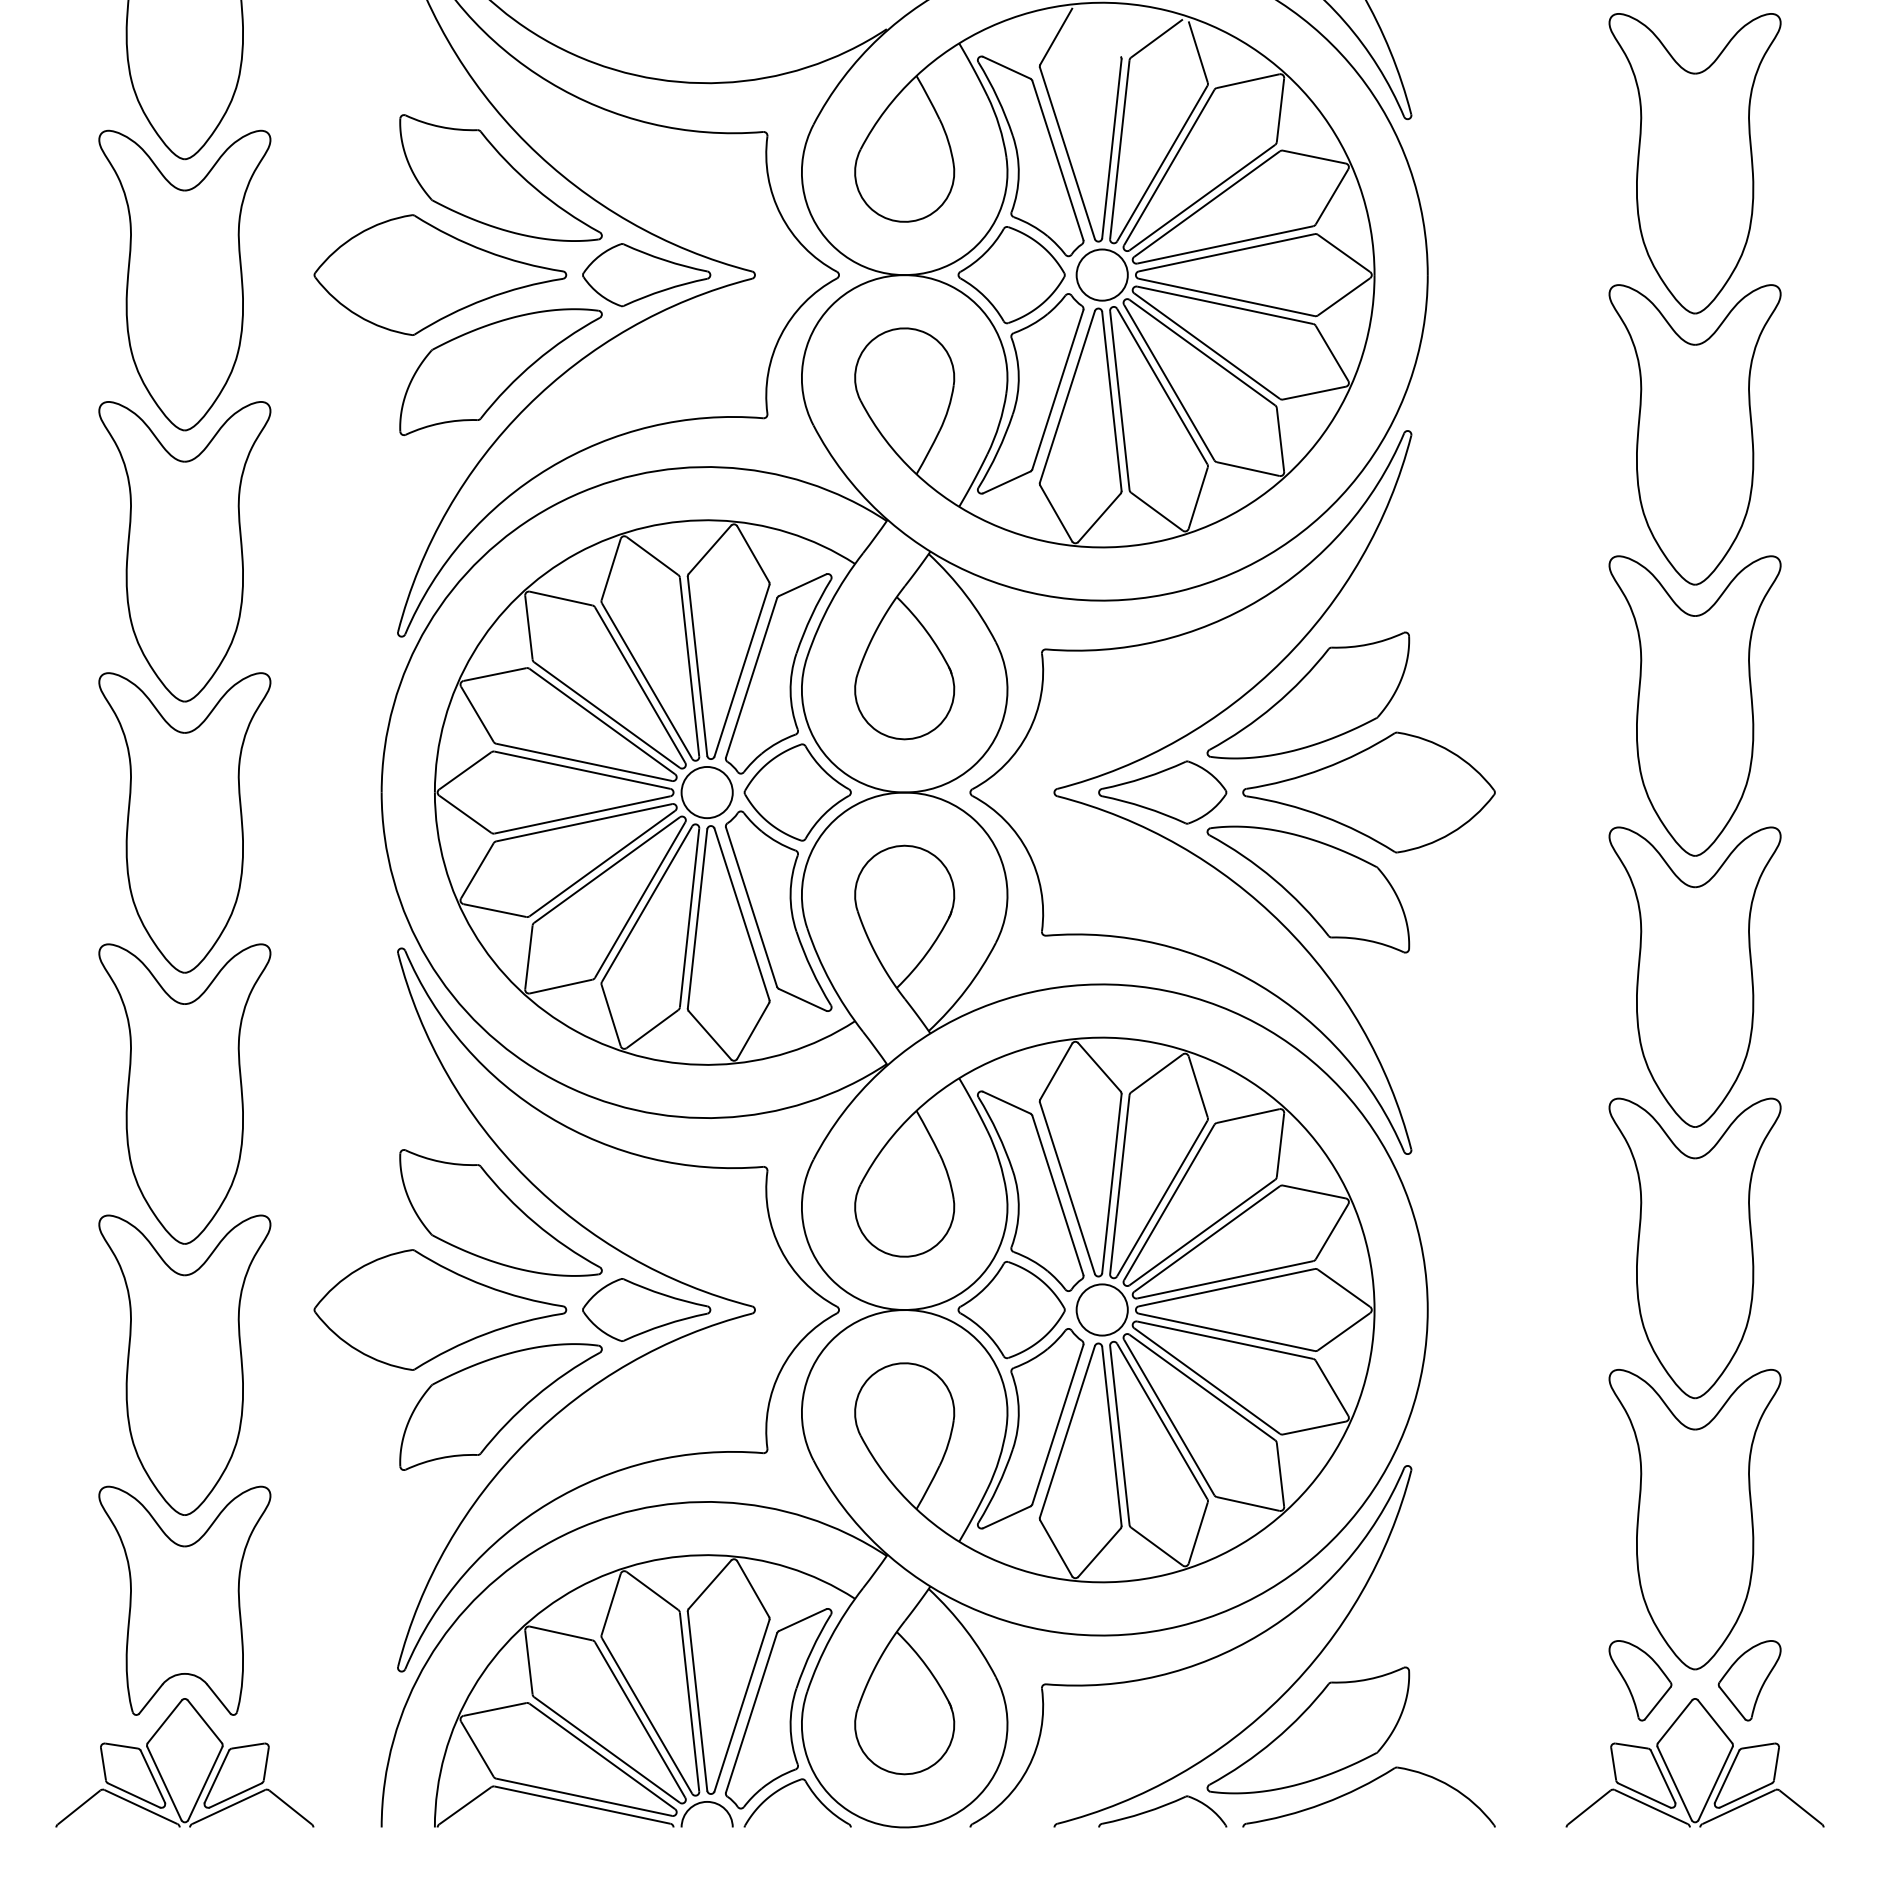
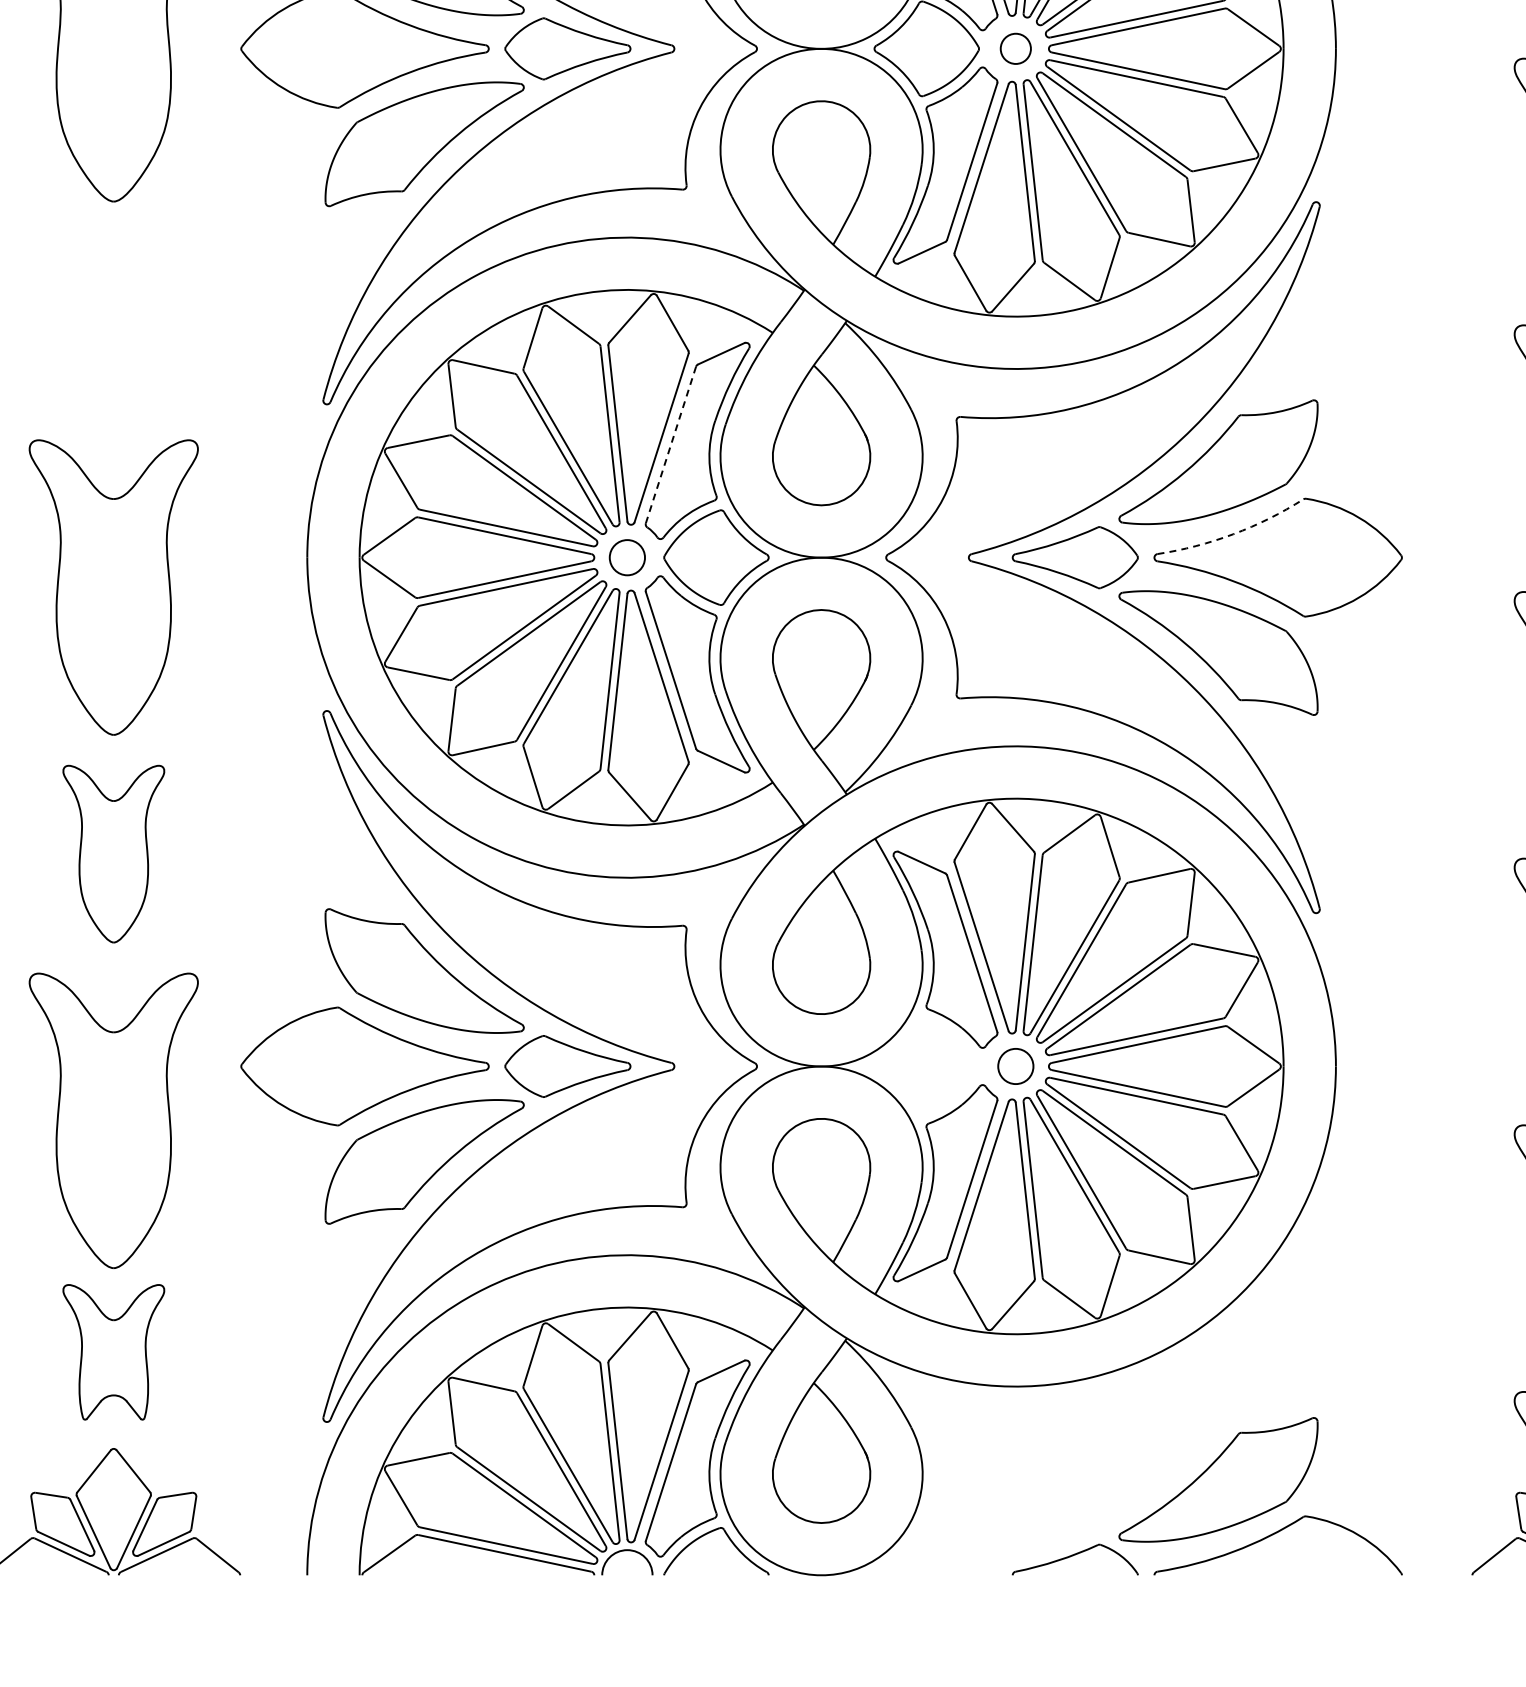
circle: (1101, 274) -> (1015, 48), size x0.6
part: (184, 551) -> (113, 320), removed
line: (751, 677) -> (670, 444), solid -> dashed
arc: (1323, 768) -> (1233, 534), solid -> dashed
circle: (706, 792) -> (626, 557), size x0.7
part: (184, 1093) -> (113, 853), size x0.6
circle: (1101, 1309) -> (1015, 1065), size x0.7
part: (1011, 1310) -> (926, 1066), removed
part: (184, 1600) -> (113, 1352), size x0.6
part: (1196, 1663) -> (1108, 1414), removed

